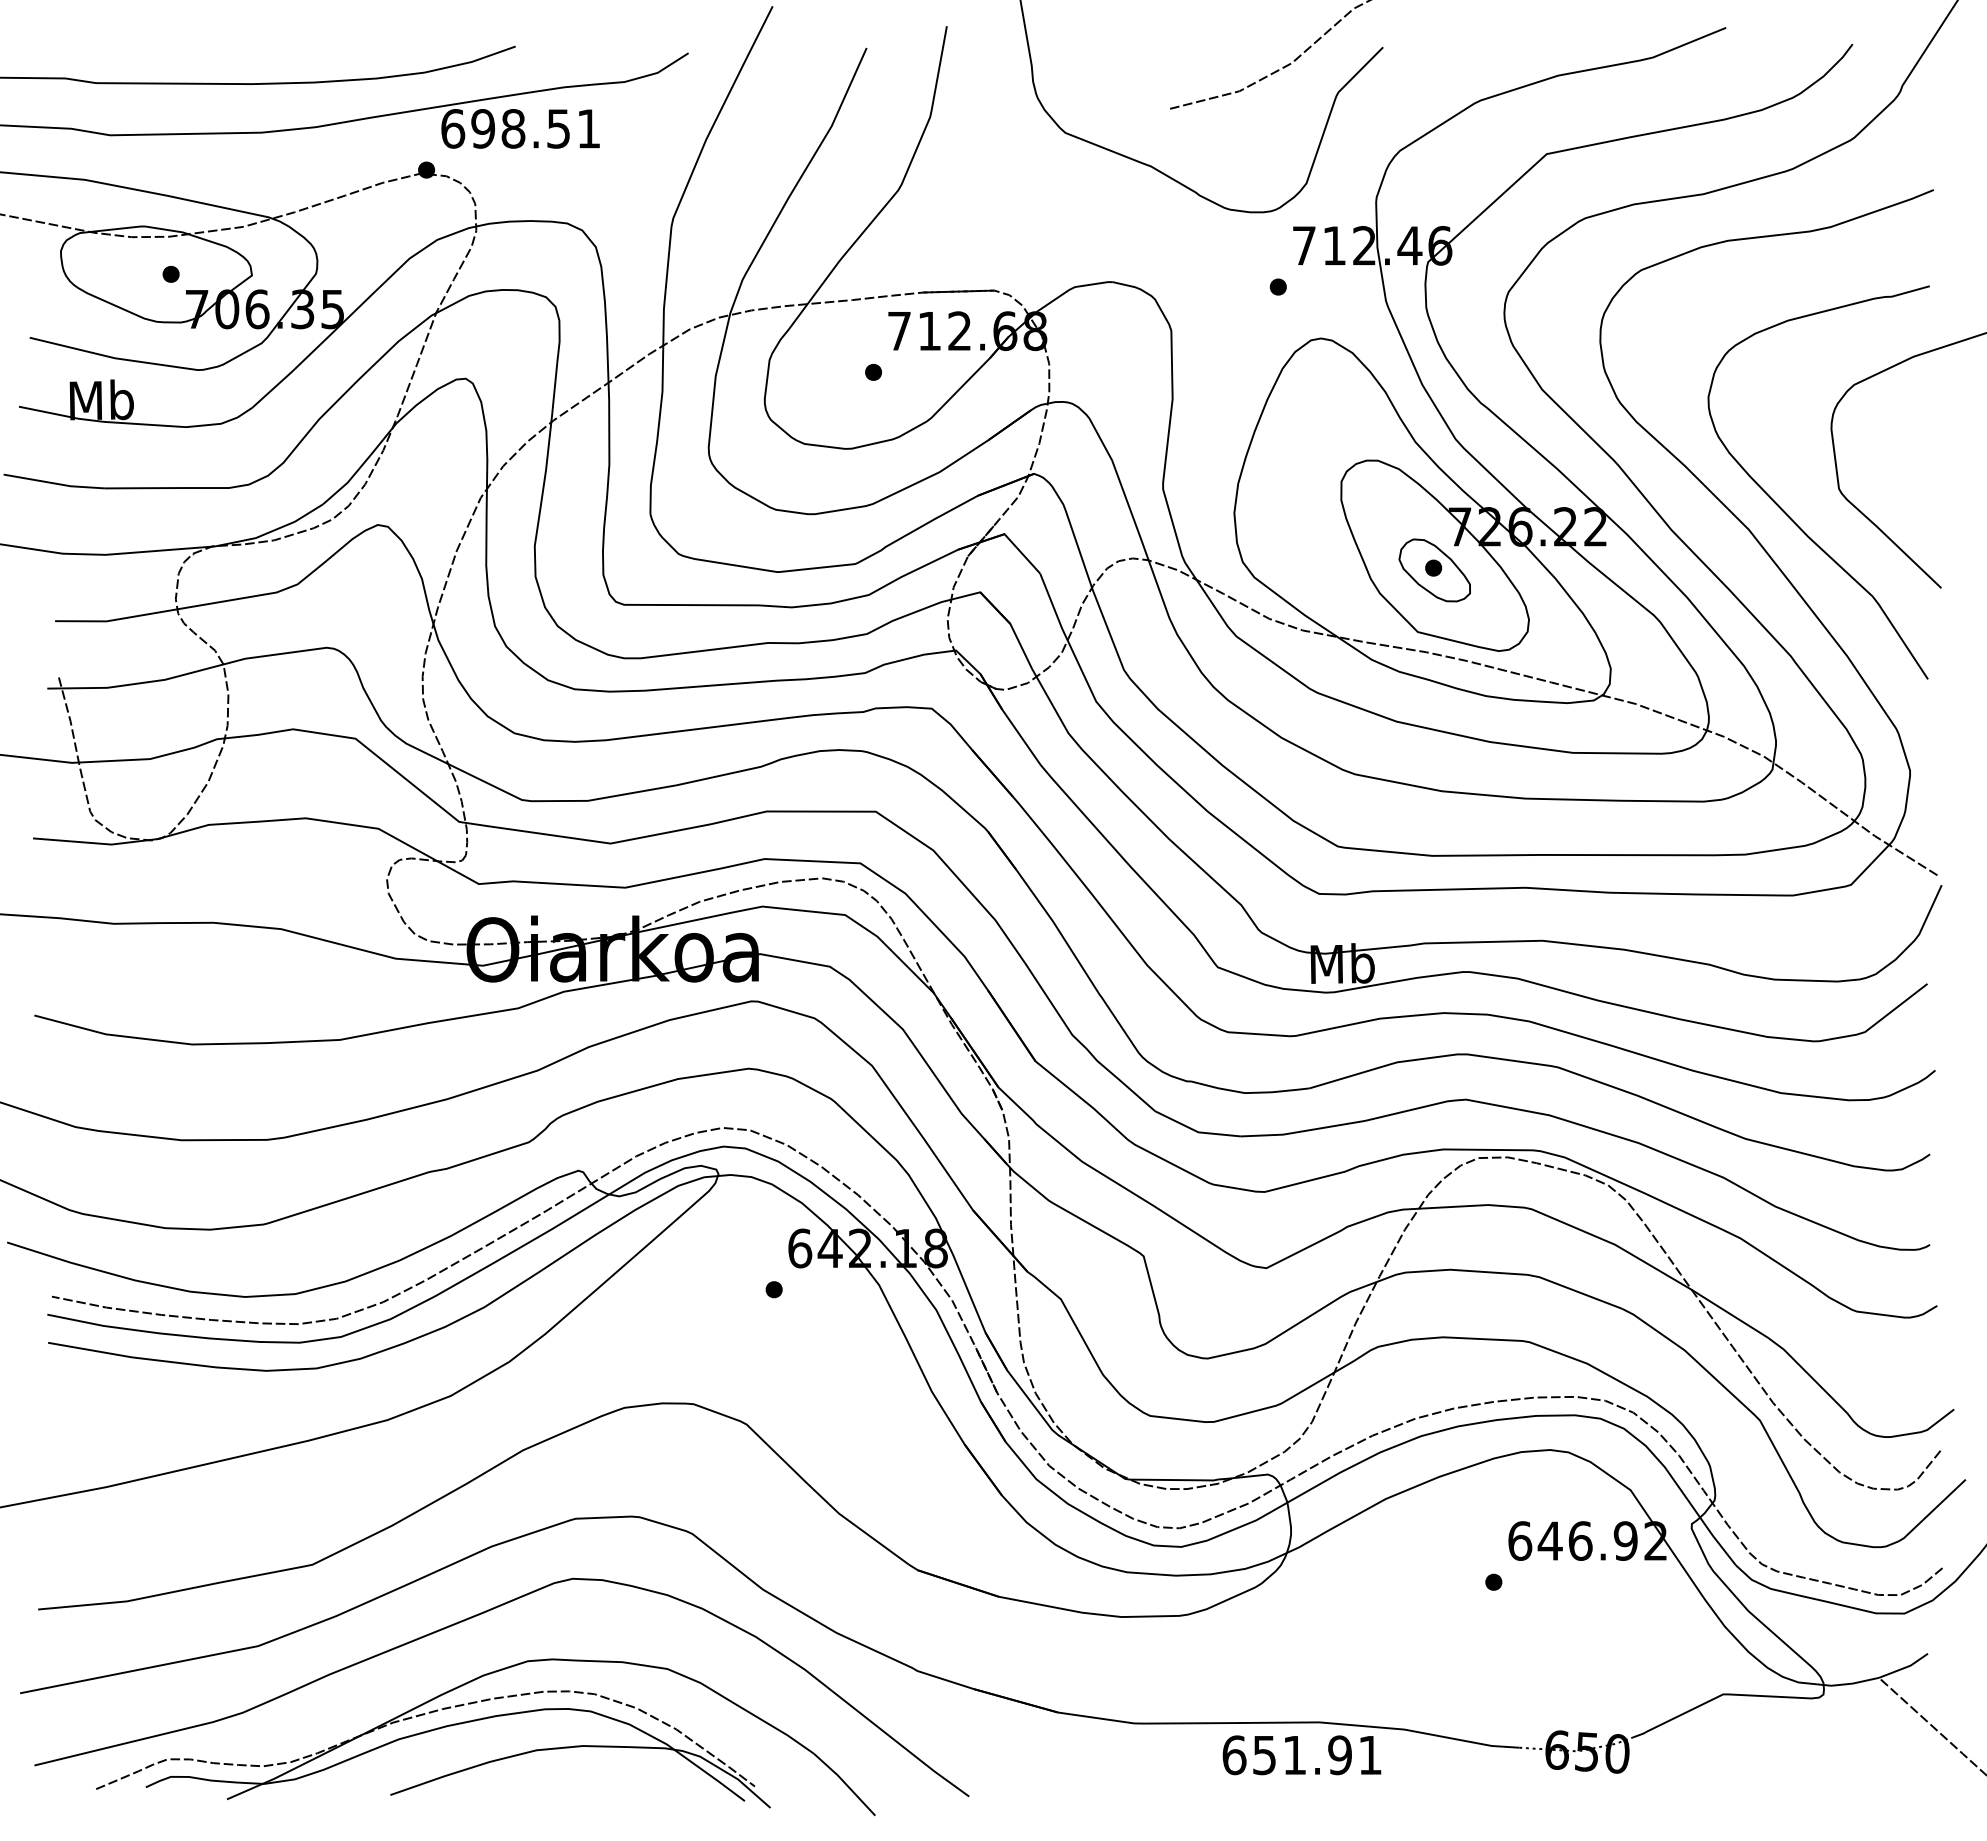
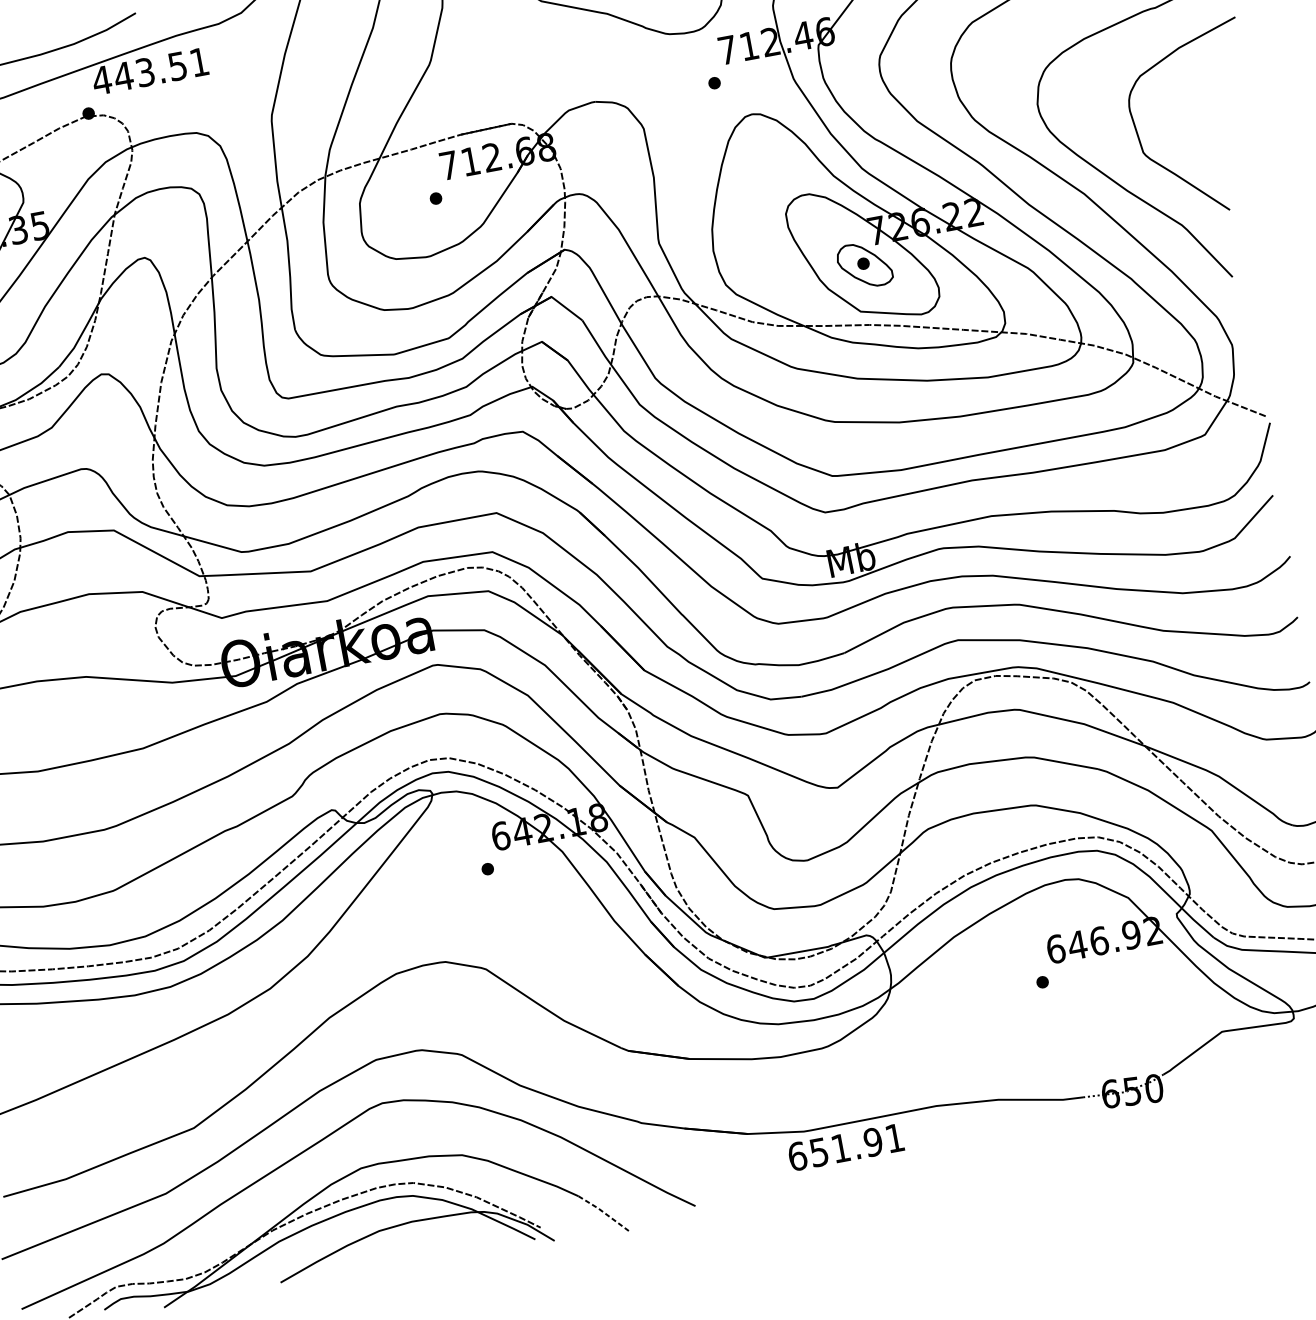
text: (482, 128) -> (123, 76), 698.51 -> 443.51
text: (1301, 1755) -> (845, 1147), moved
line: (845, 1783) -> (605, 1213), solid -> dashed

